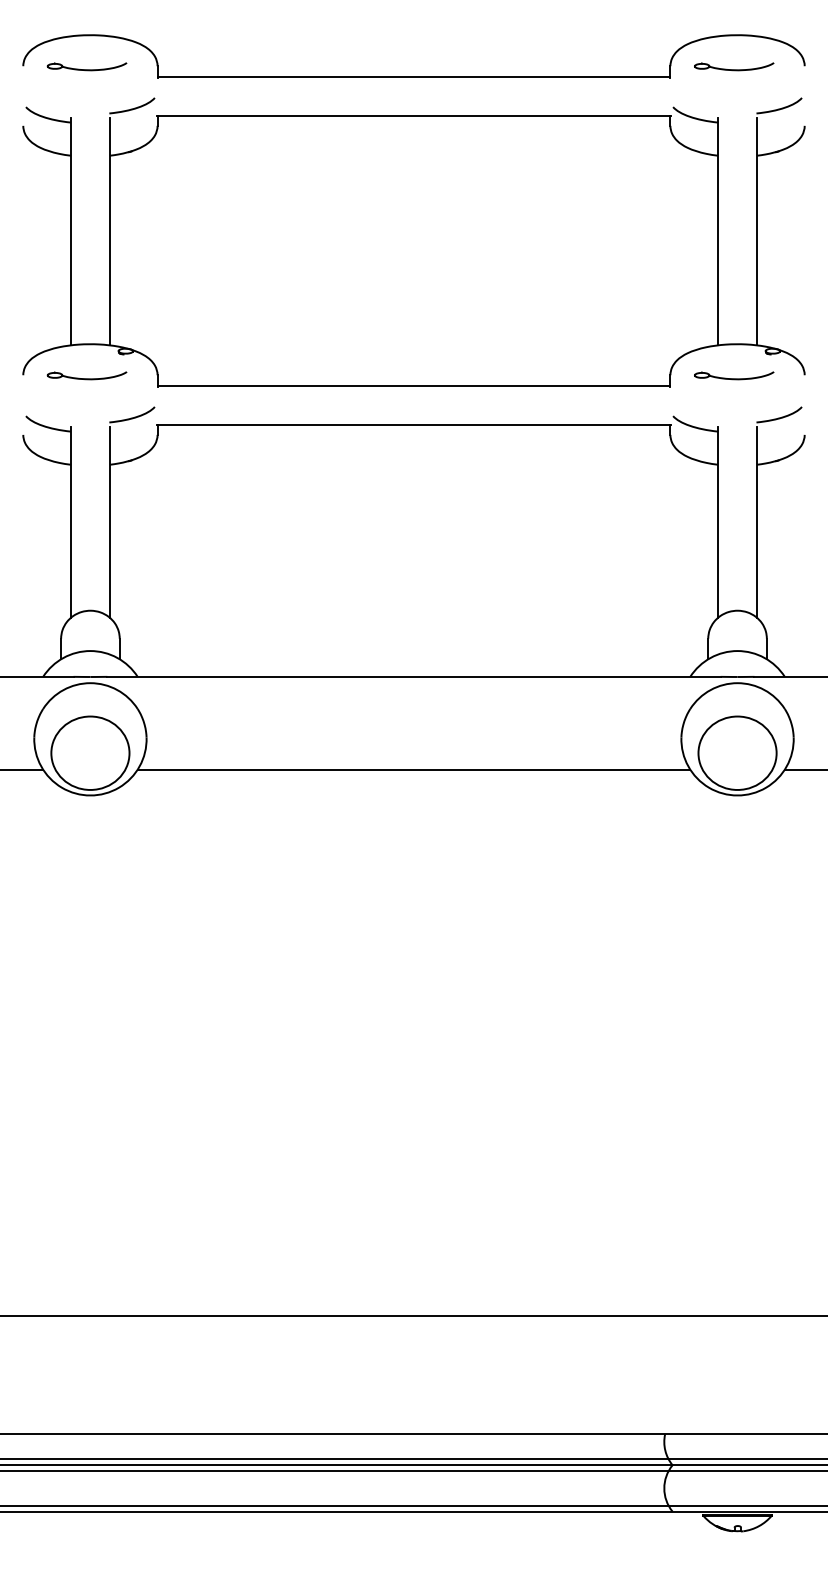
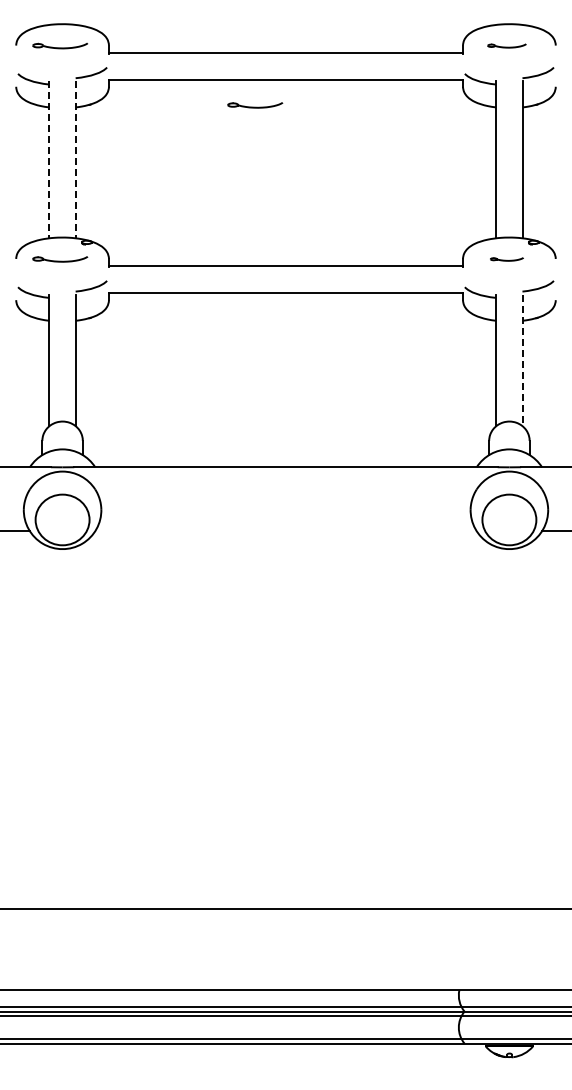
part: (733, 66) -> (506, 45), size x0.7
part: (369, 152) -> (255, 105), added
line: (71, 232) -> (49, 160), solid -> dashed
line: (110, 232) -> (76, 160), solid -> dashed
part: (733, 376) -> (506, 259), size x0.6
line: (756, 522) -> (522, 360), solid -> dashed
line: (413, 769) -> (285, 531), removed

